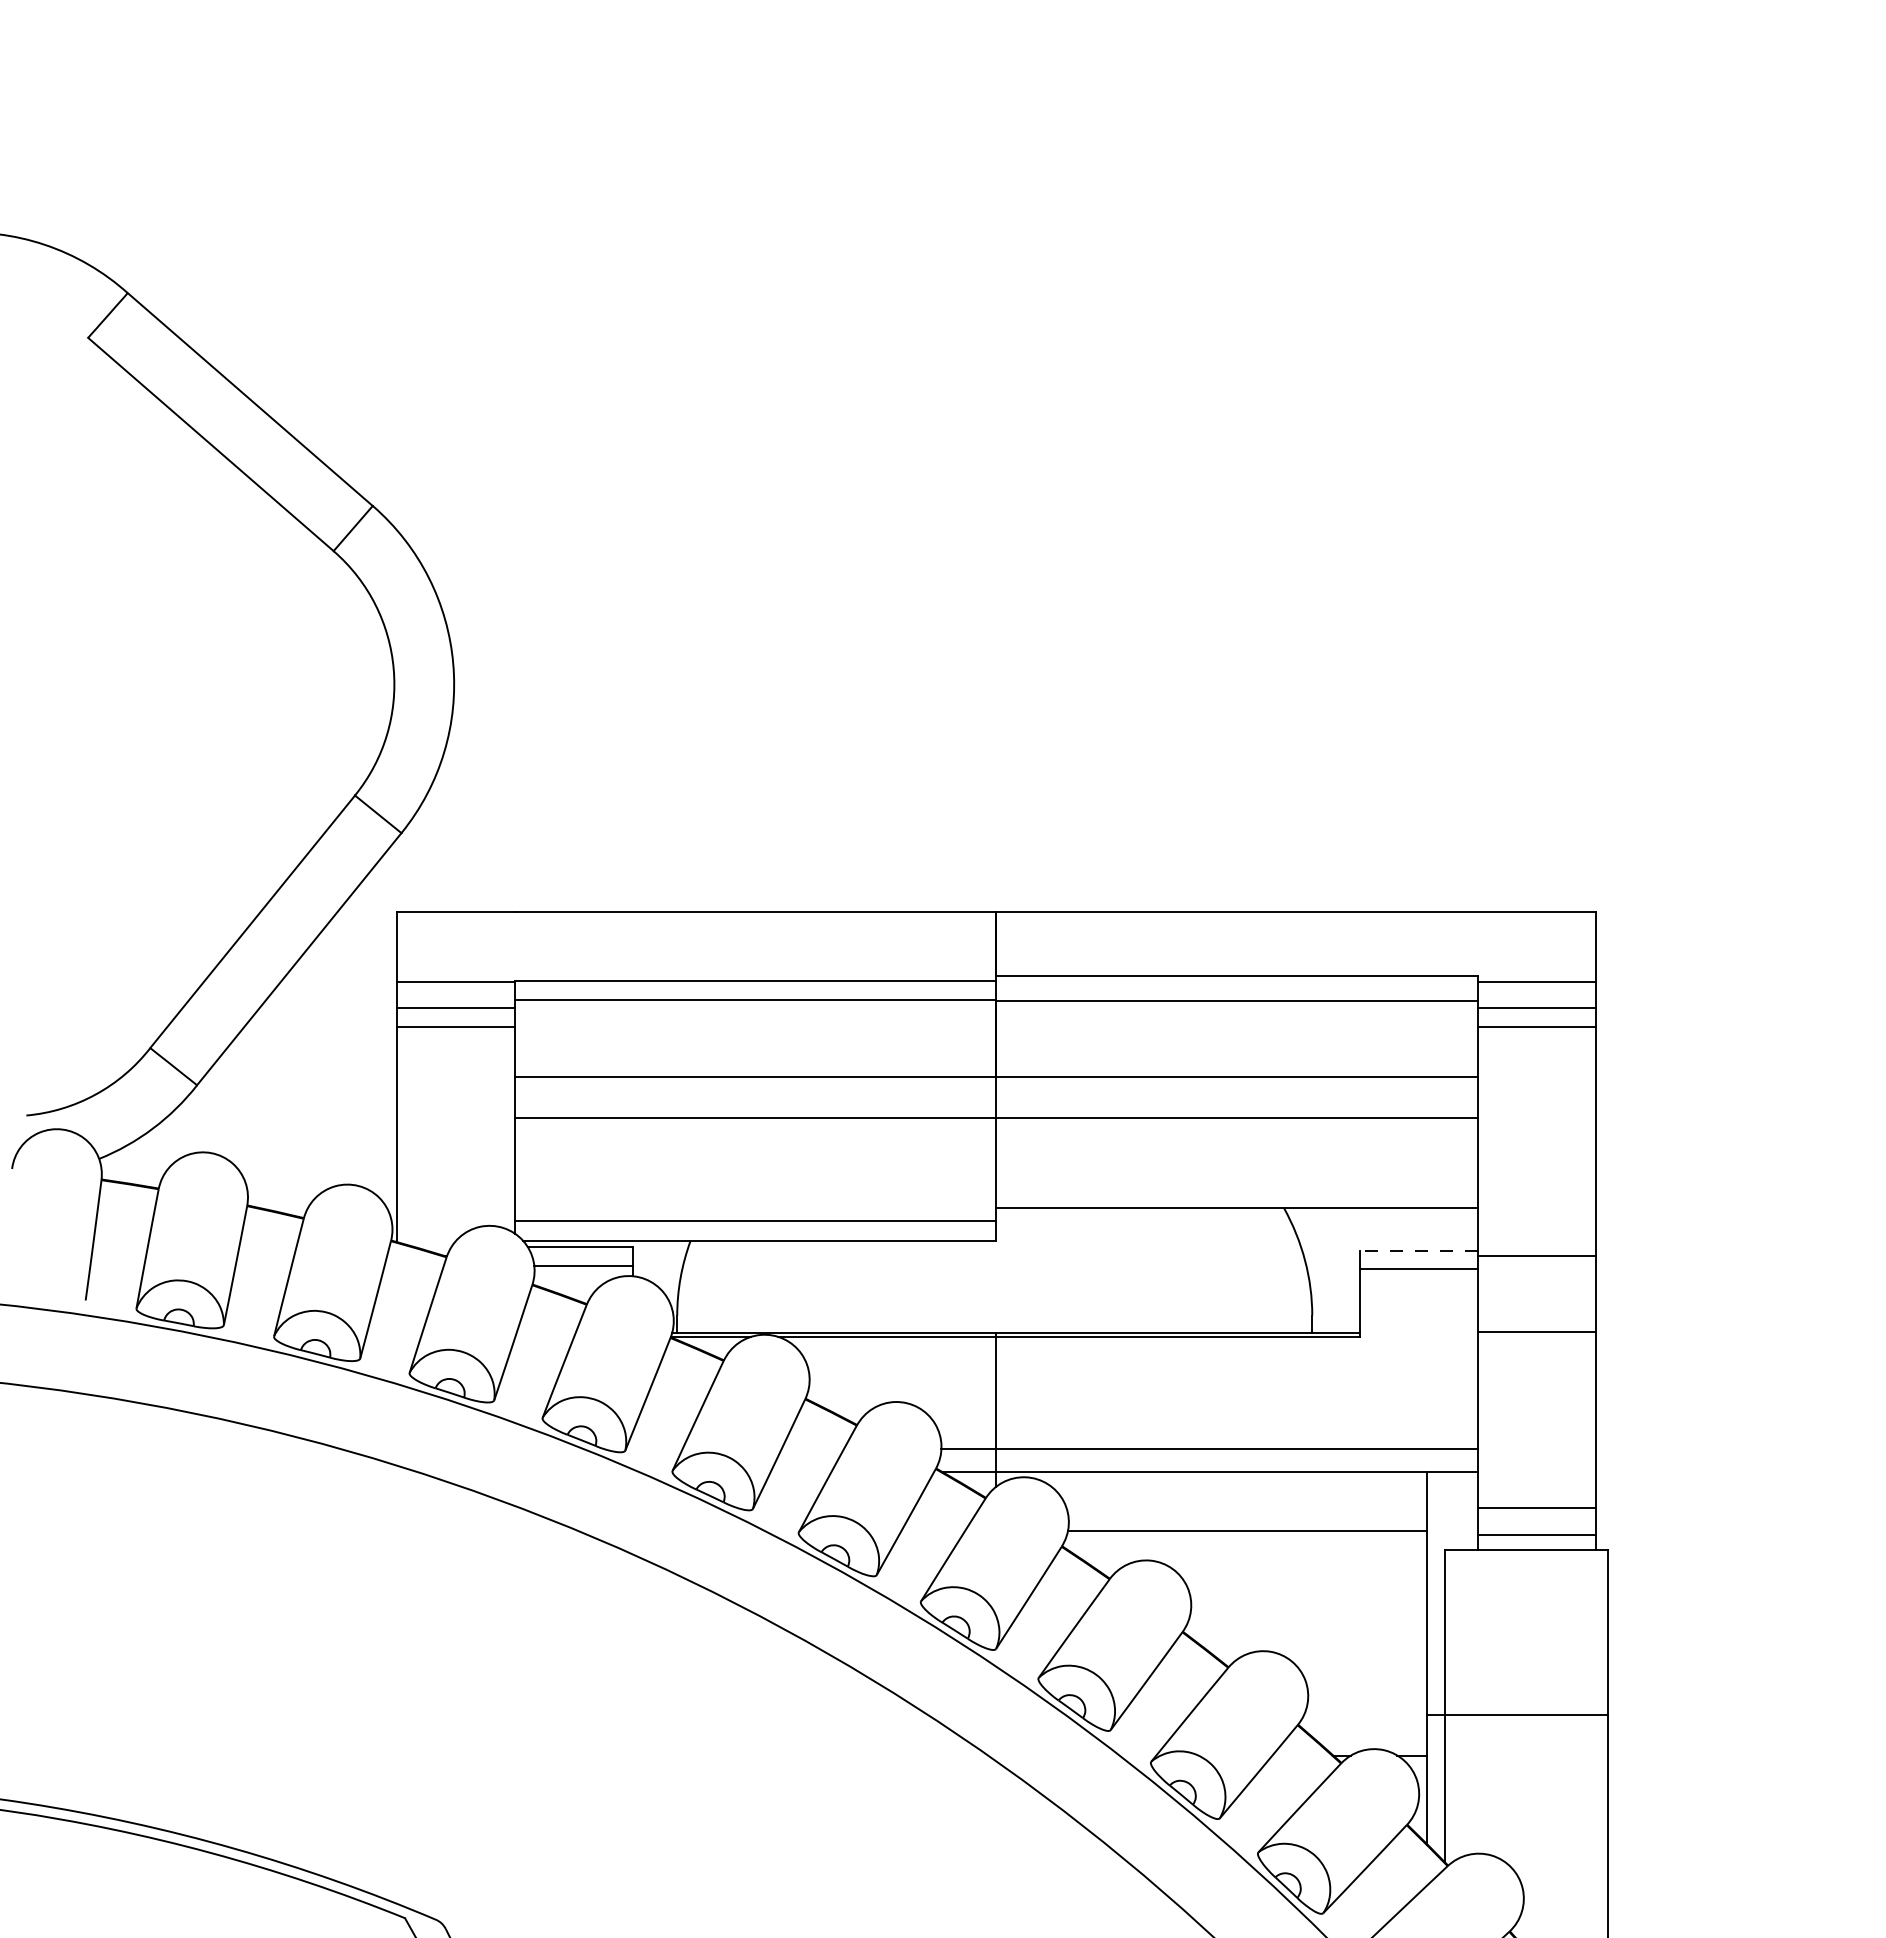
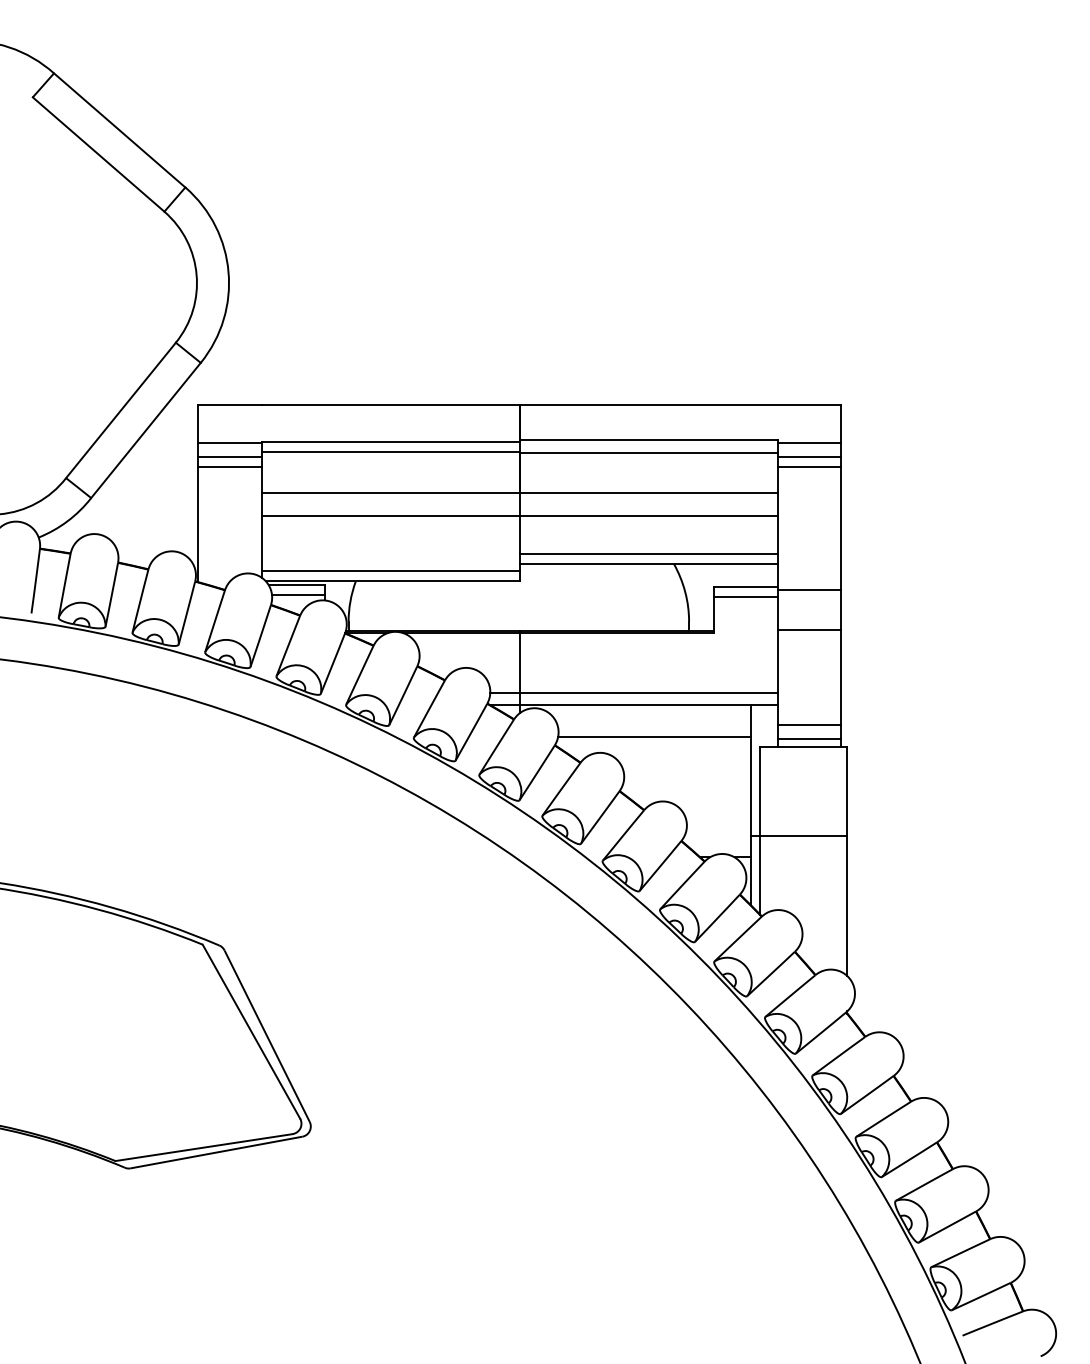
line: (1236, 1188) -> (648, 553), added
line: (1419, 1250) -> (746, 586), dashed -> solid

